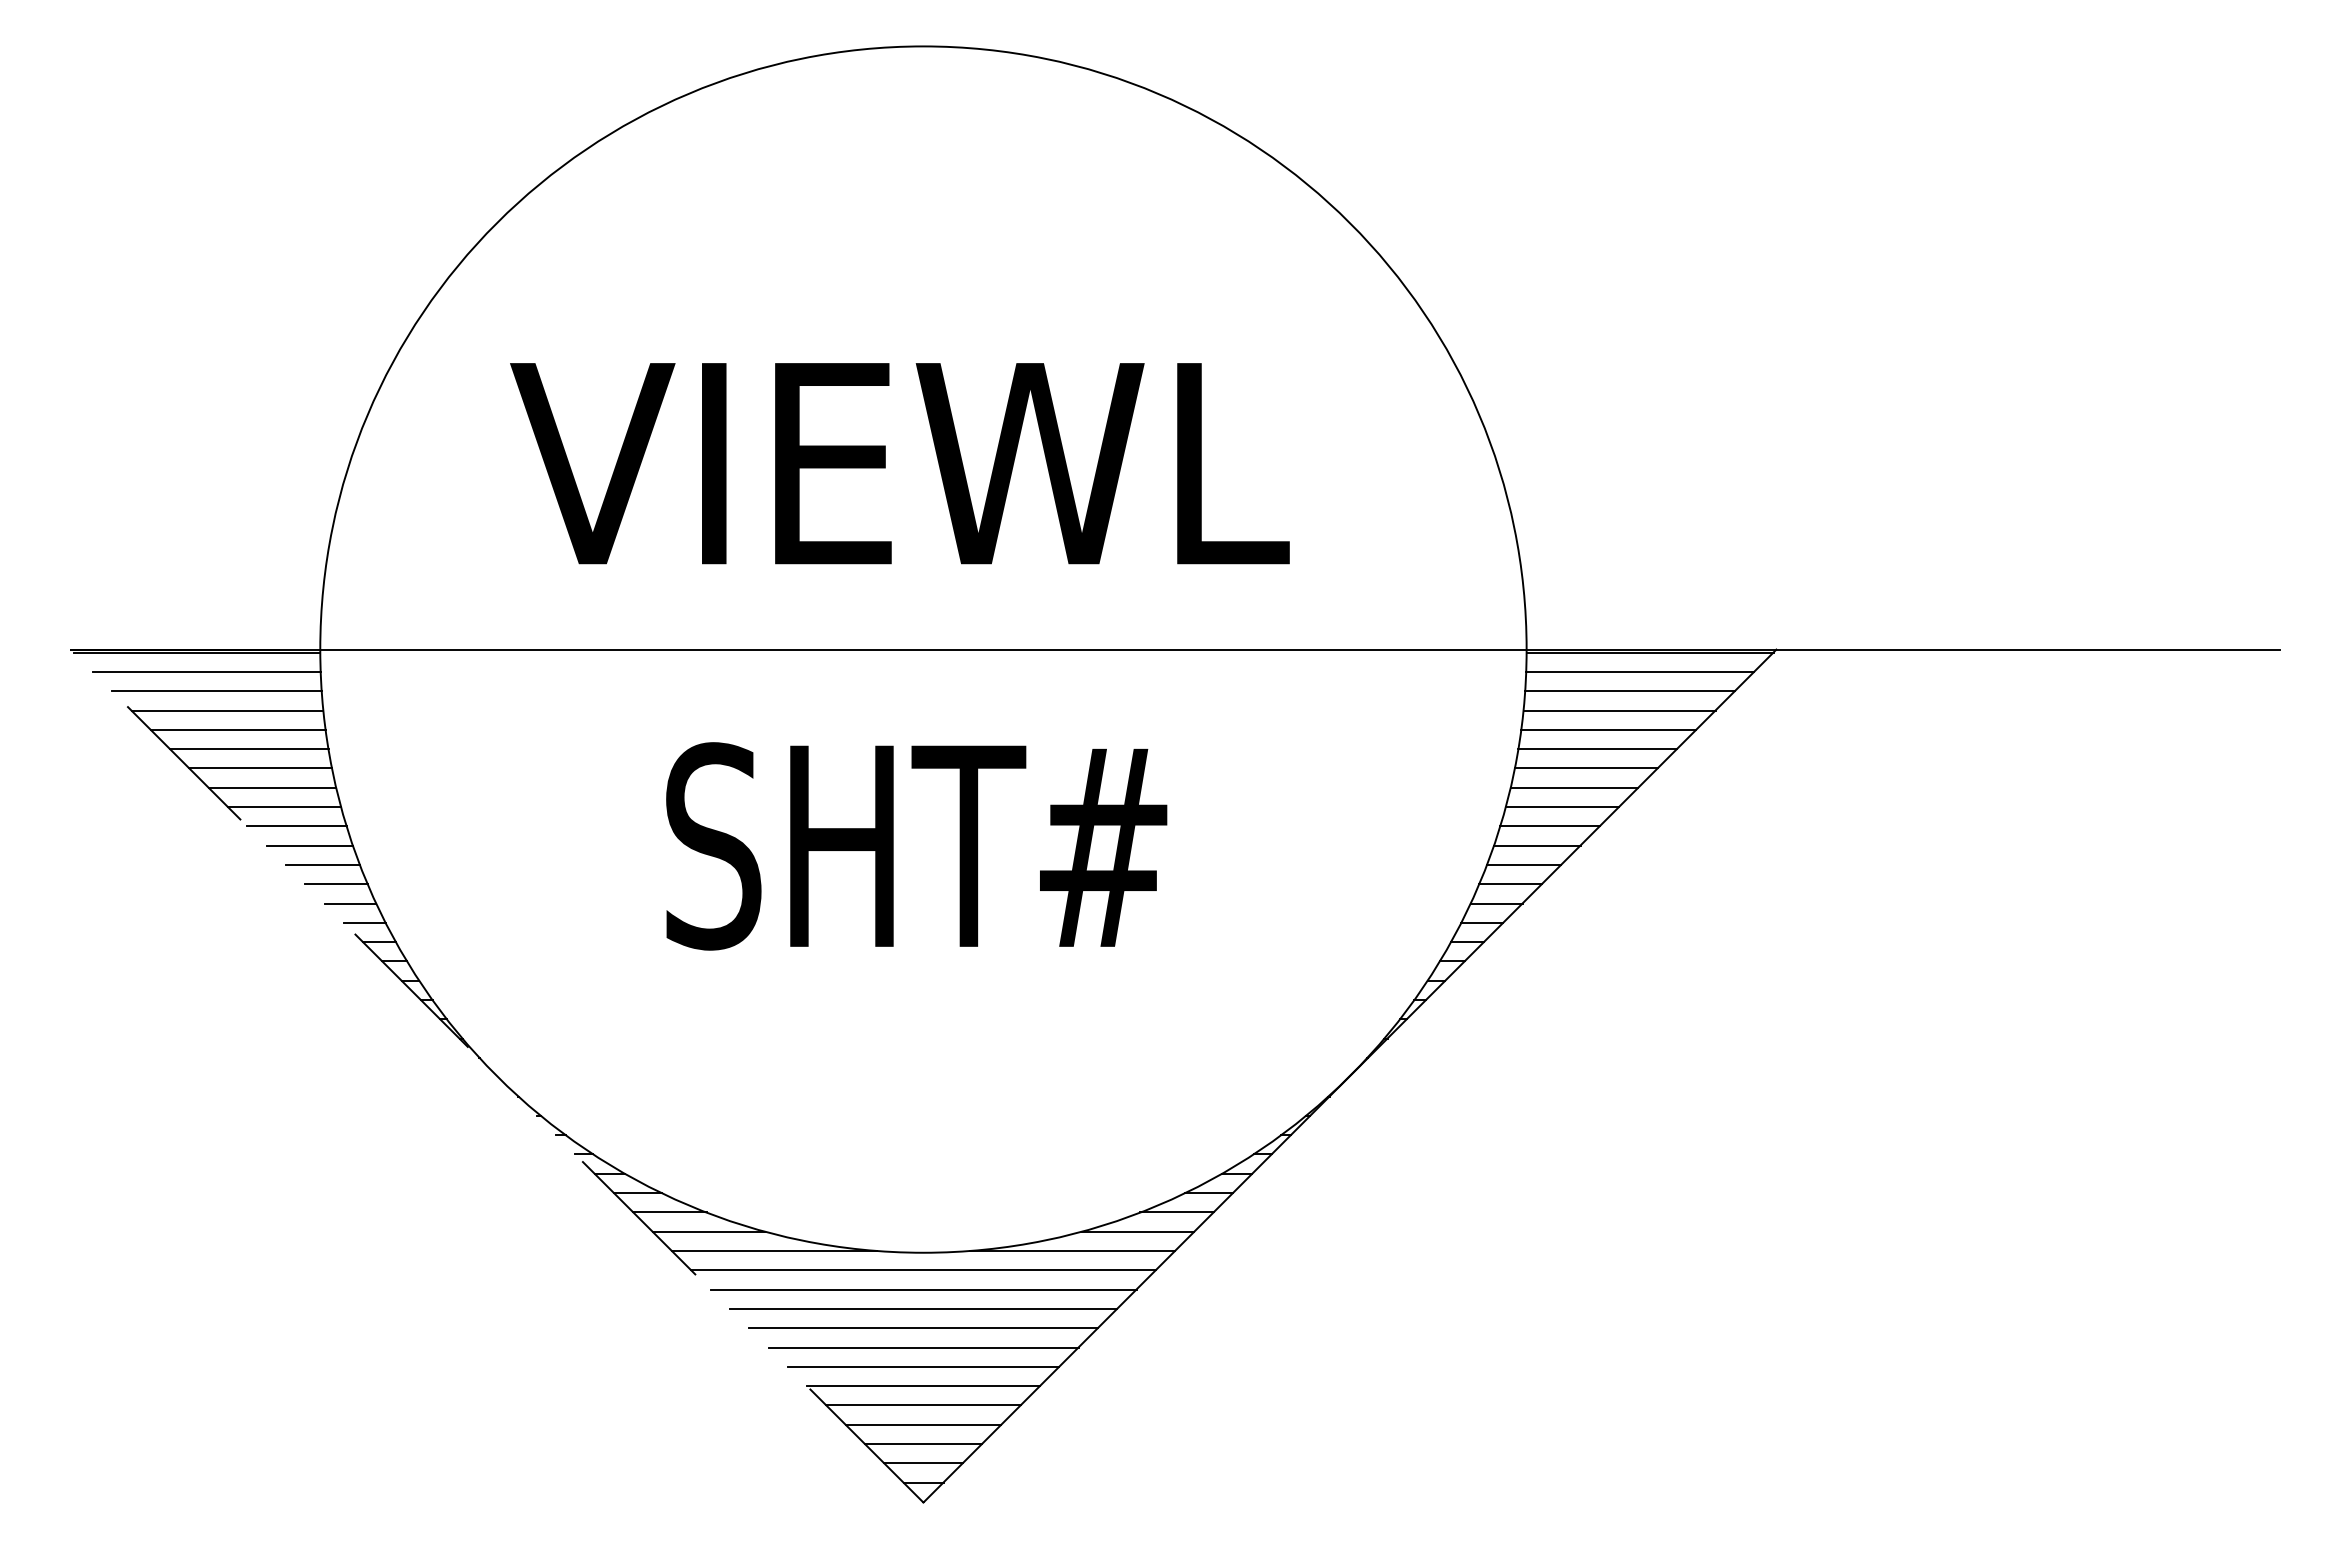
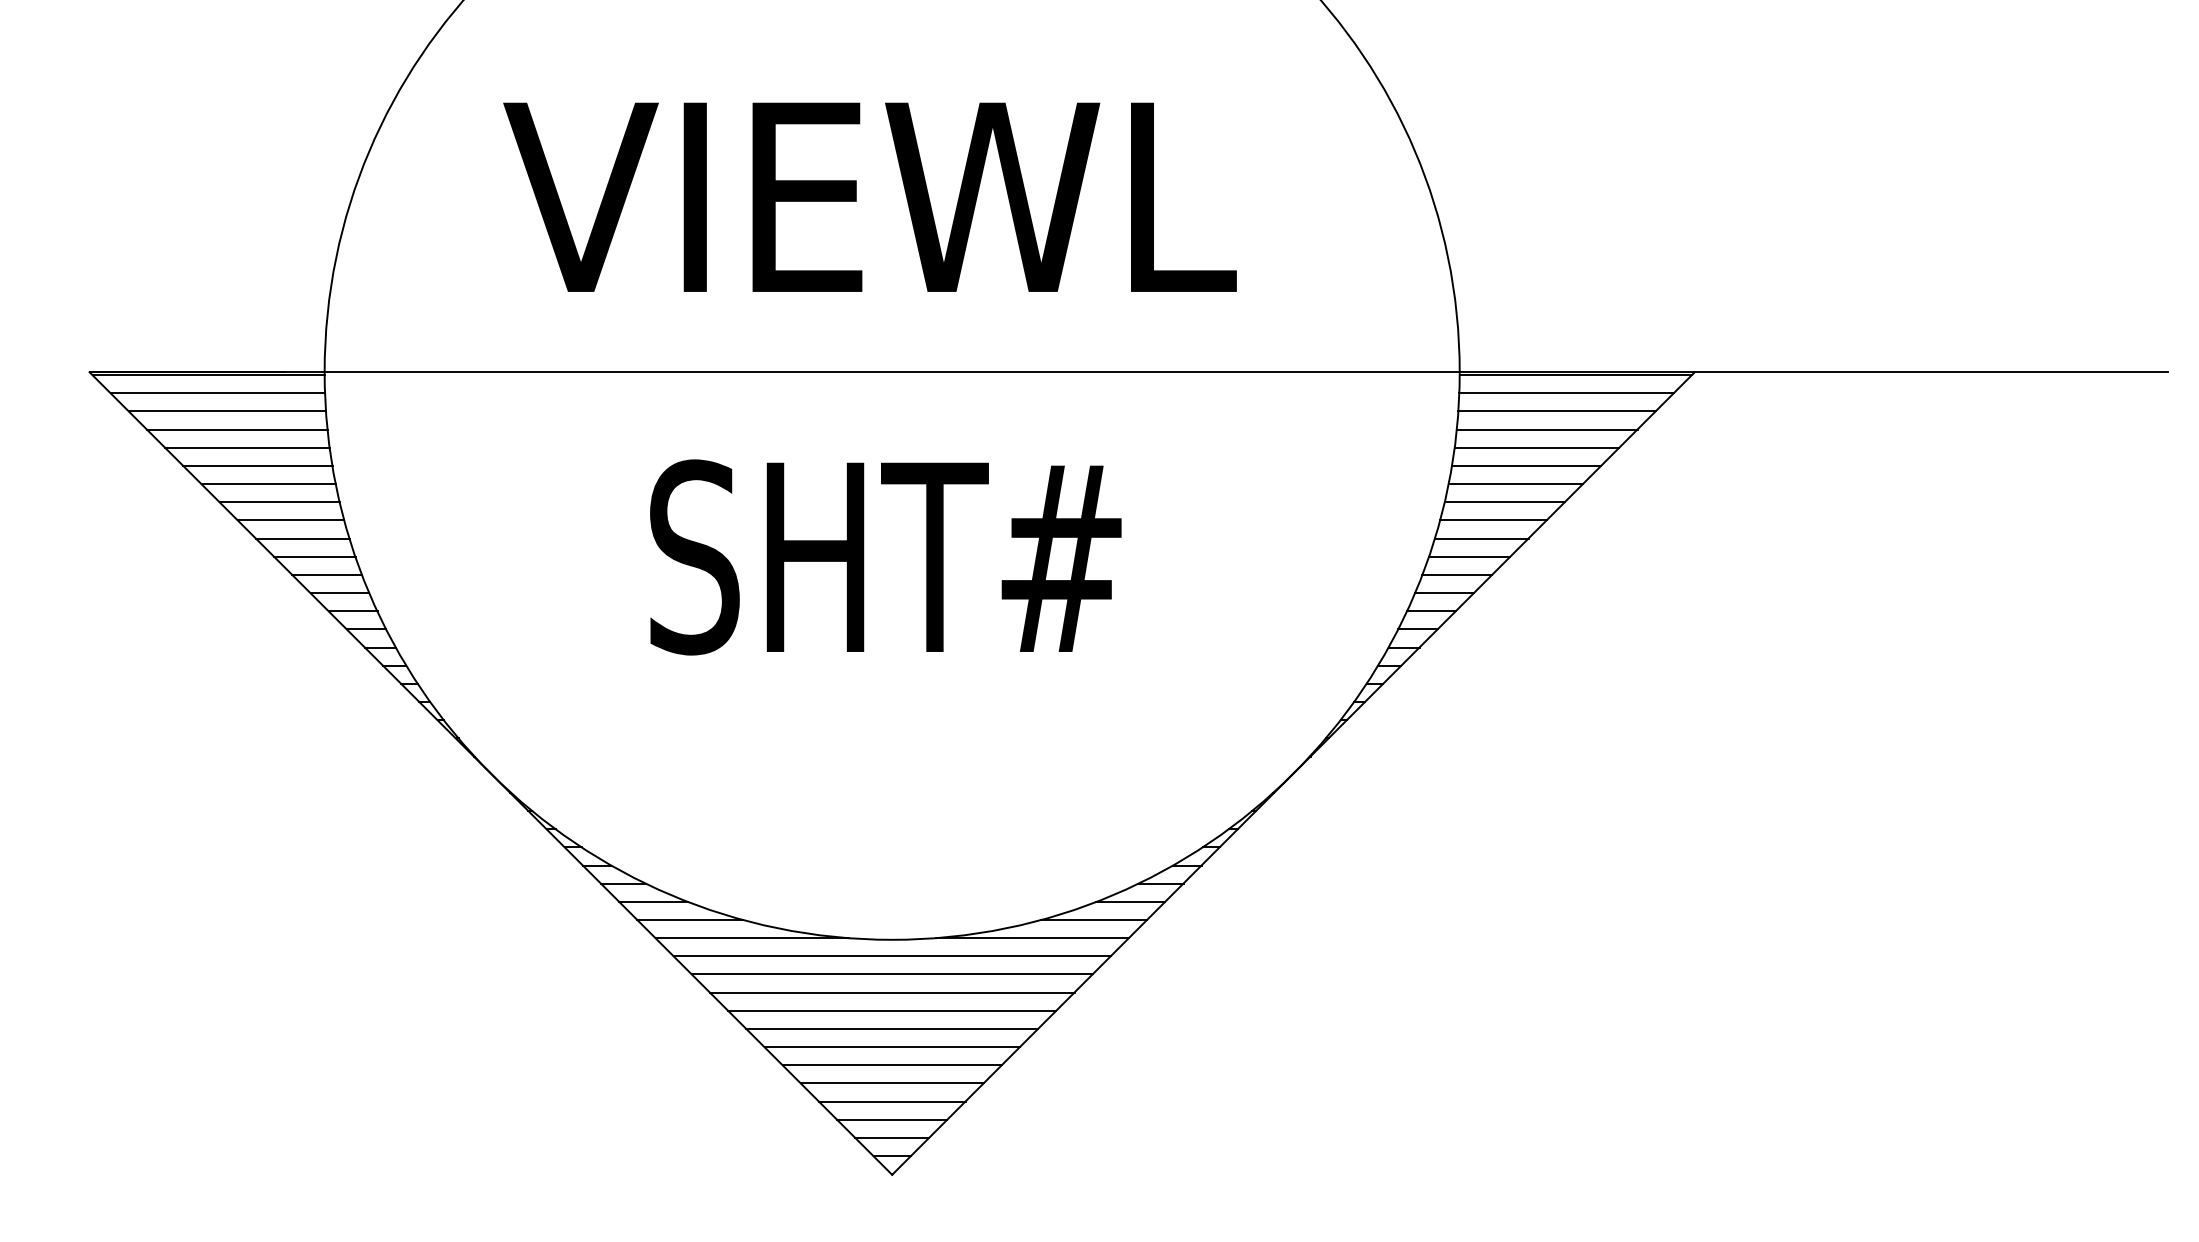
line: (496, 1075) -> (490, 773), dashed -> solid

